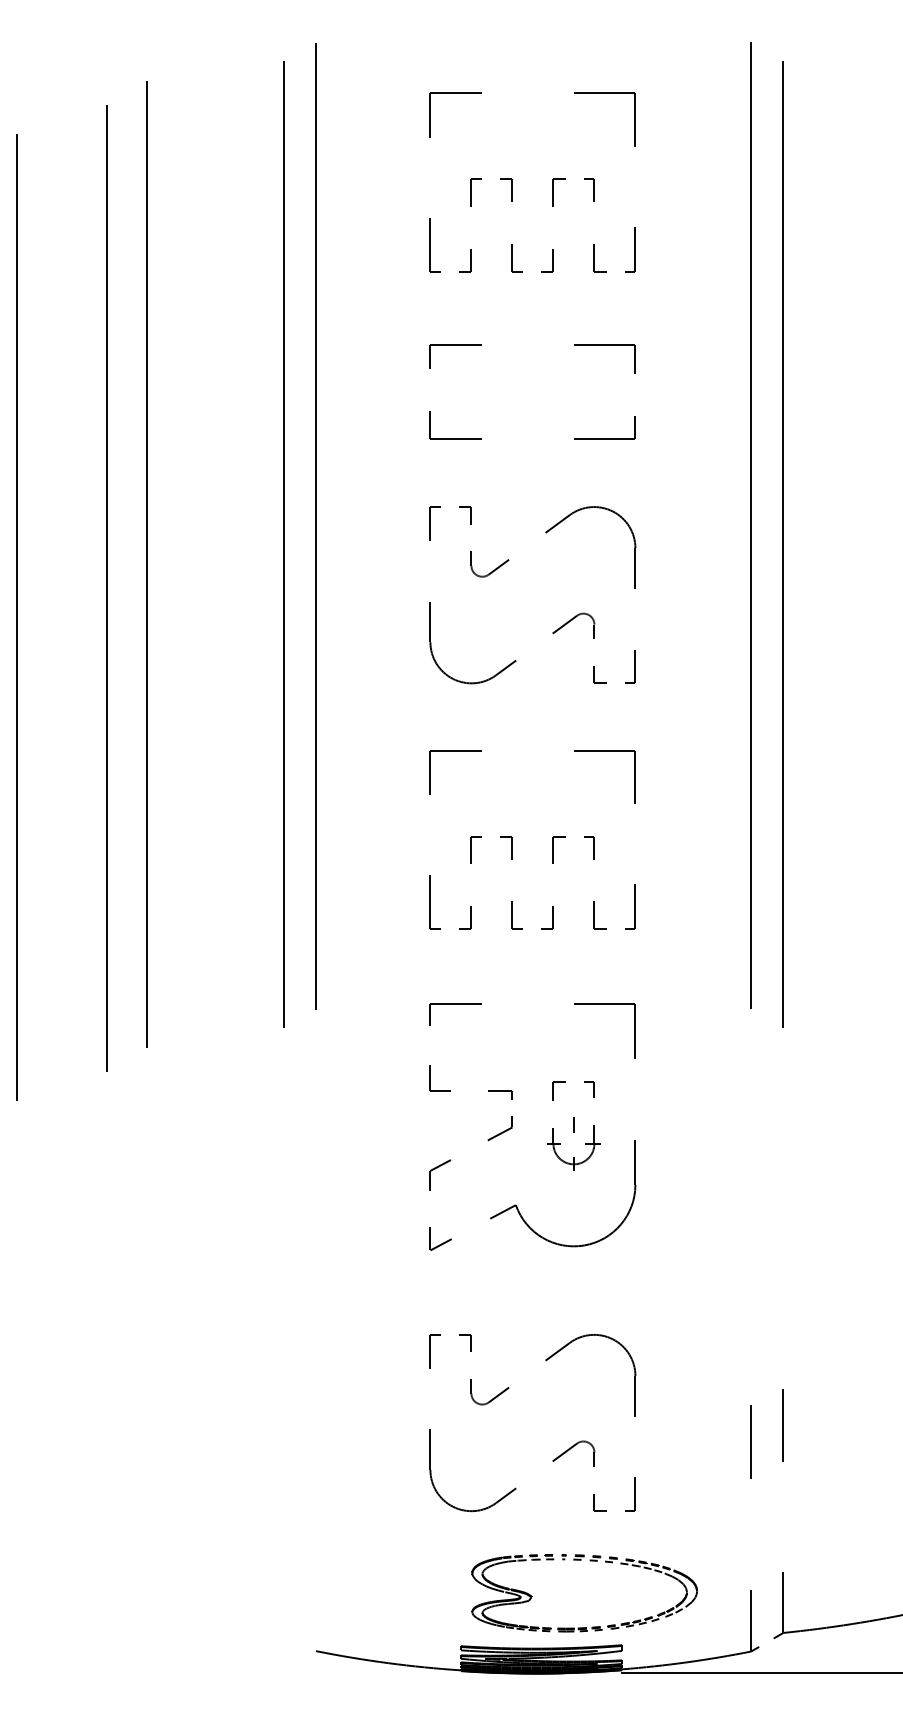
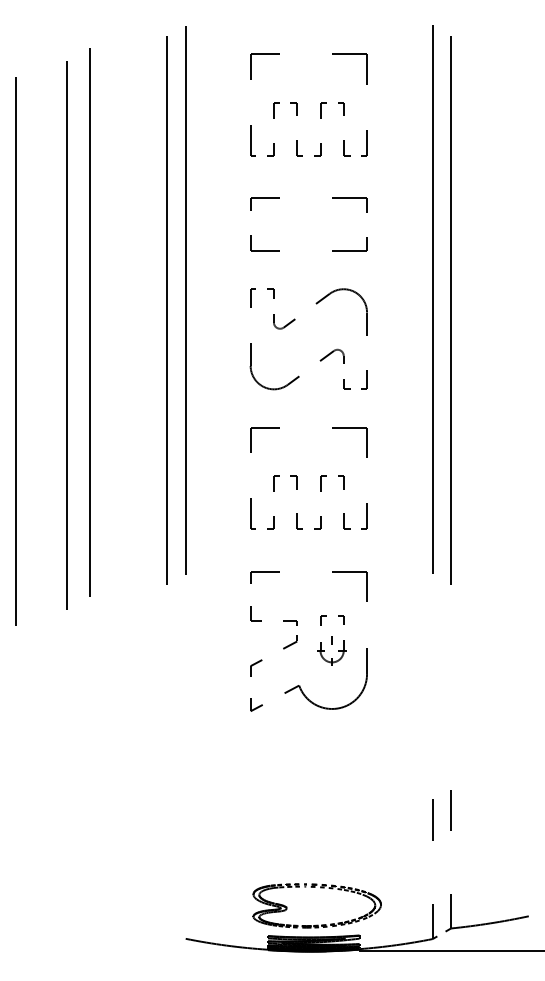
part: (509, 1389) -> (295, 790), removed
part: (590, 1562) -> (320, 888), moved

